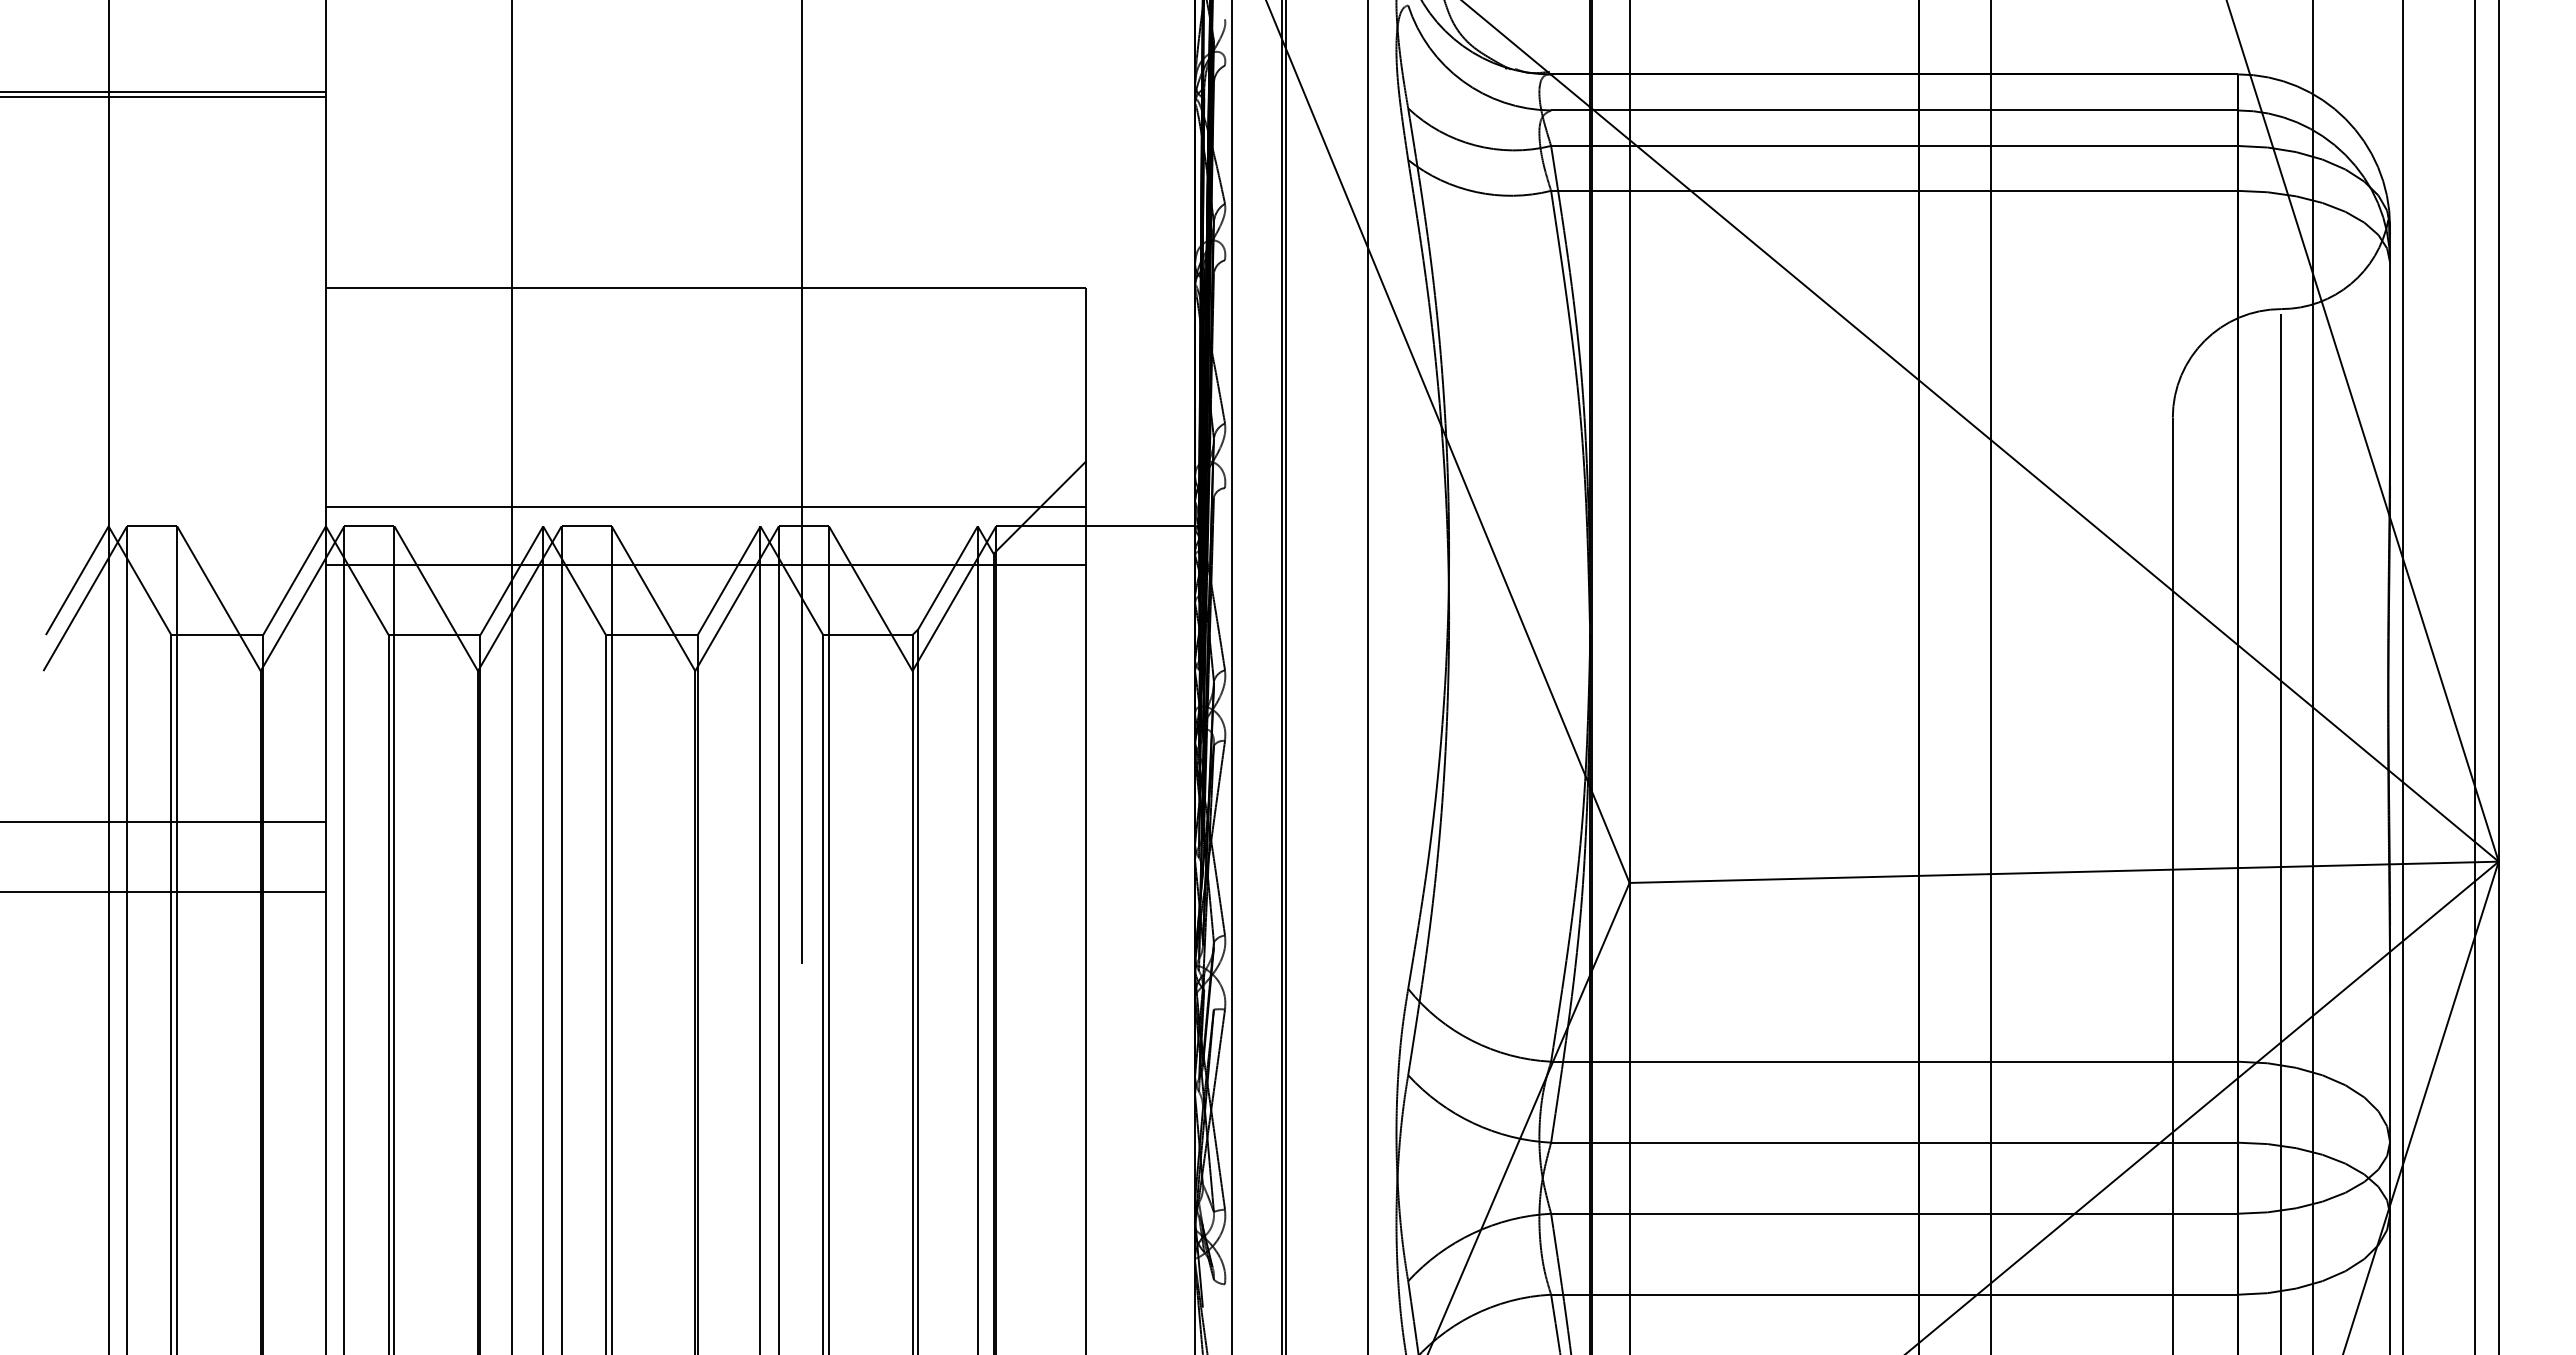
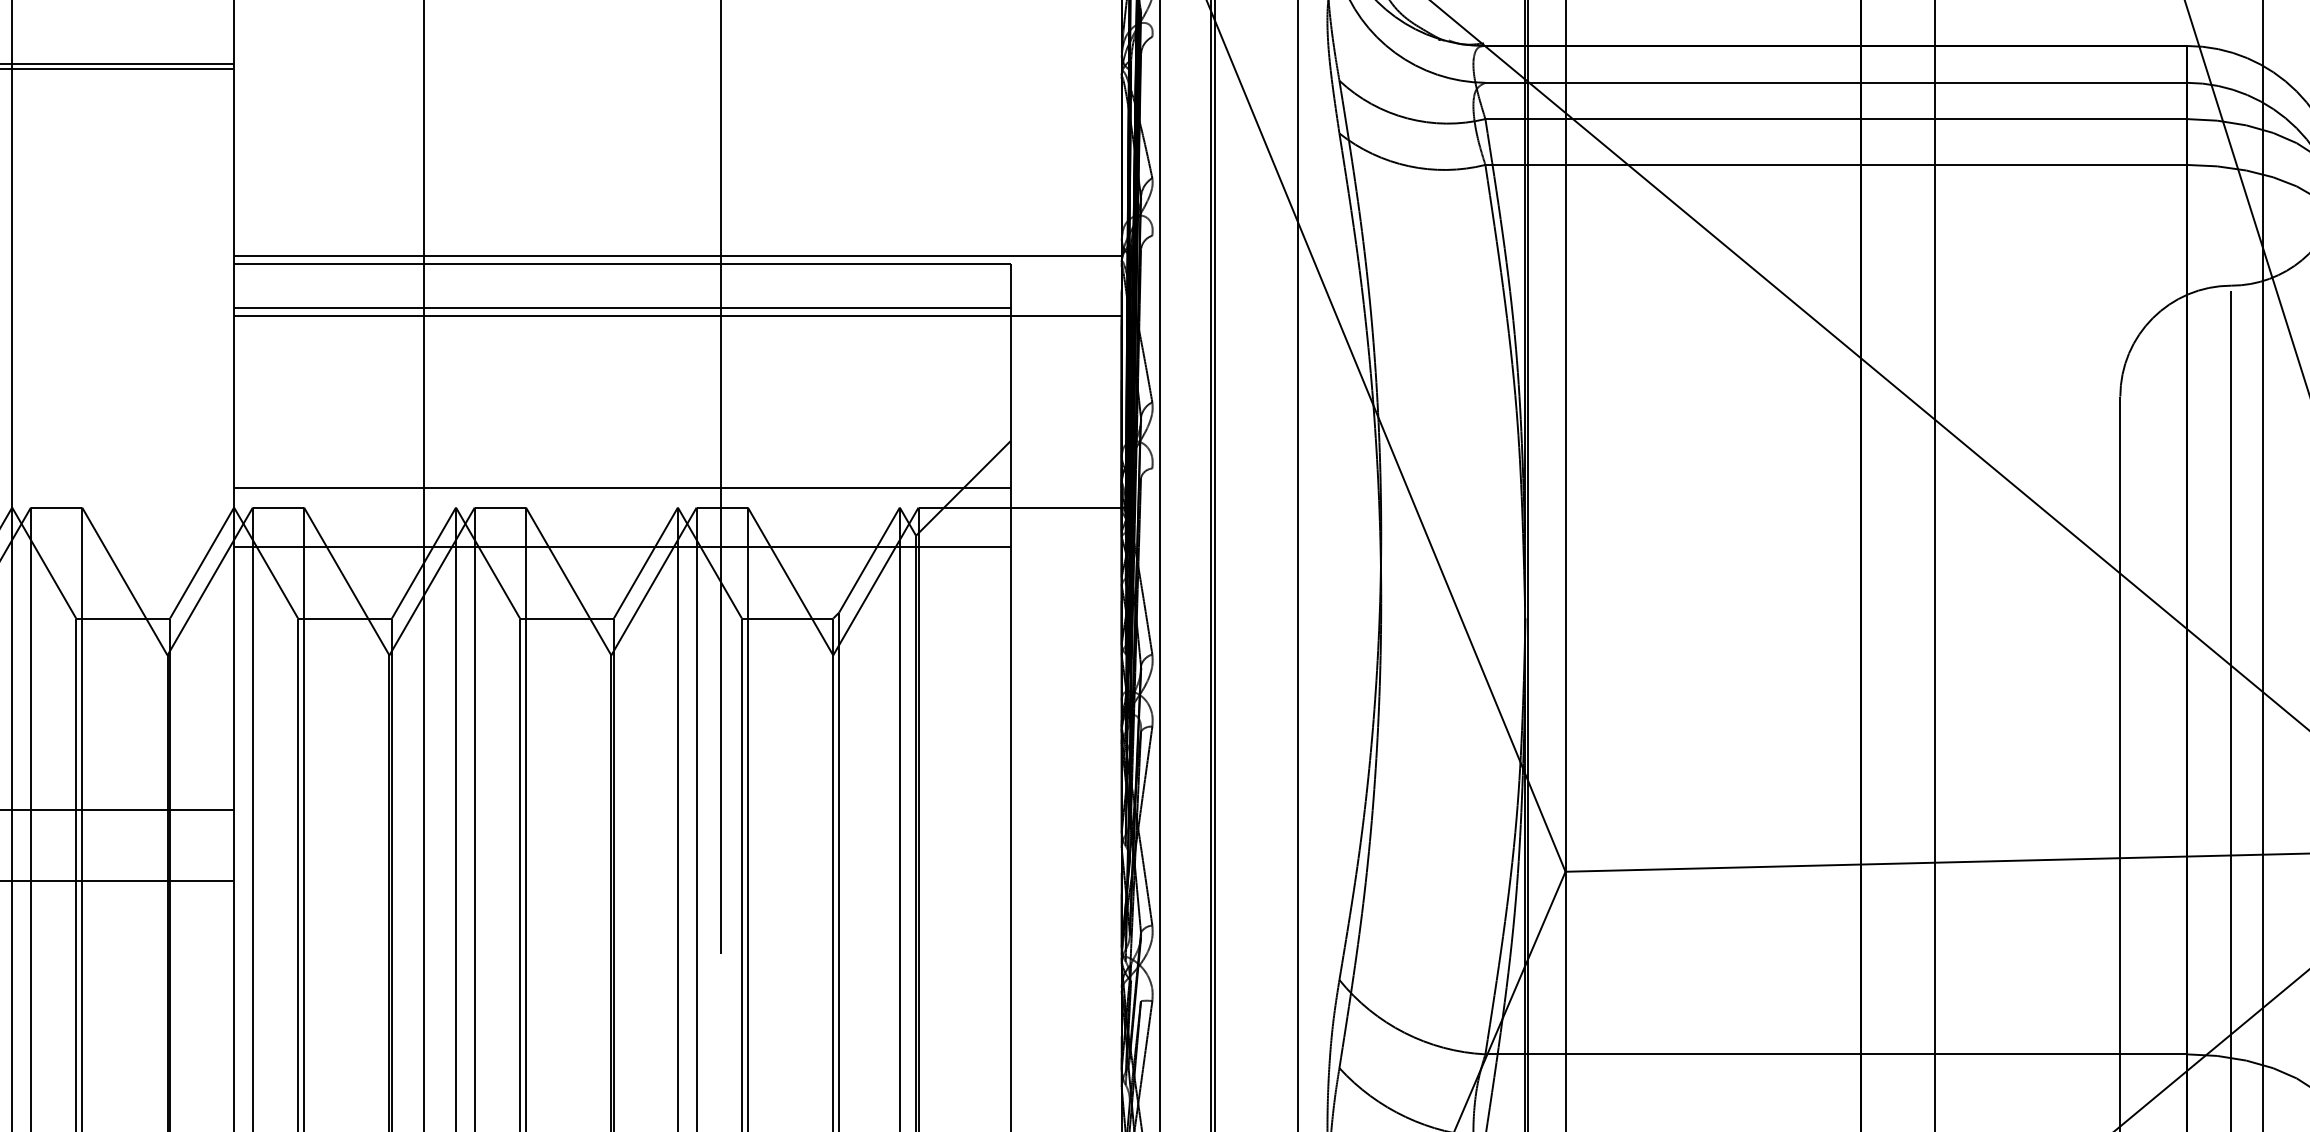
line: (760, 279) -> (677, 255), added
line: (705, 331) -> (621, 308), added
line: (760, 338) -> (677, 315), added

